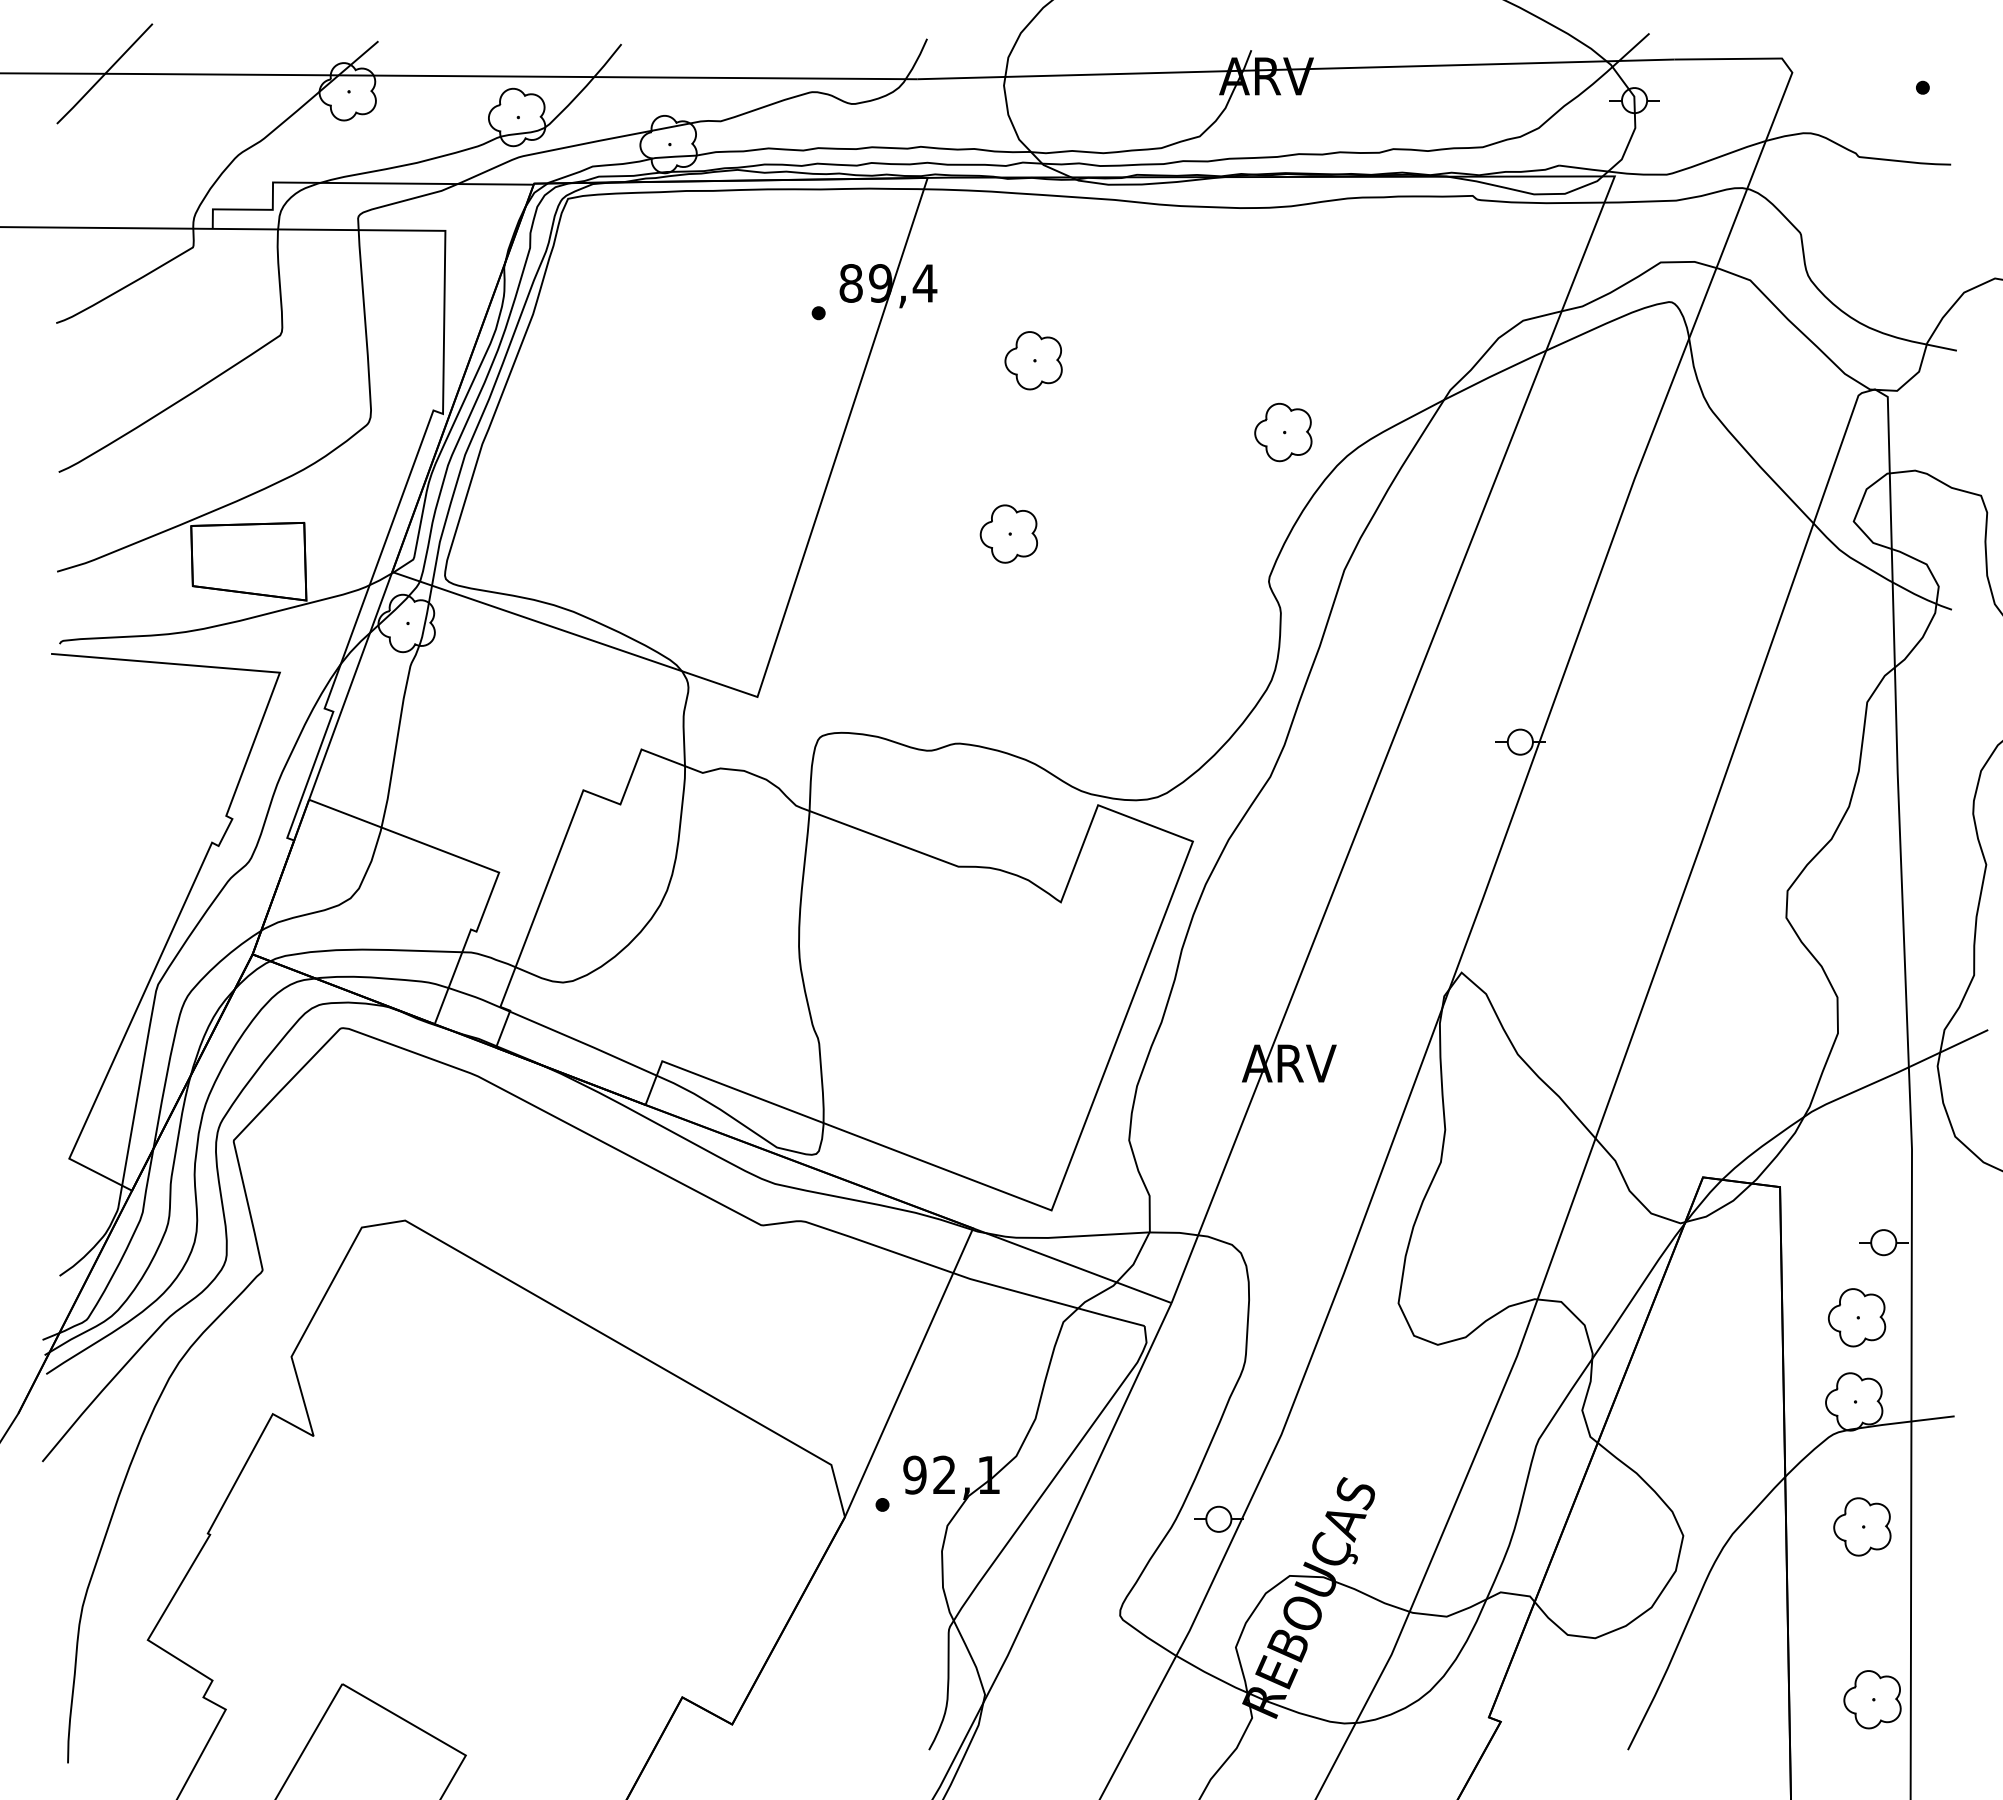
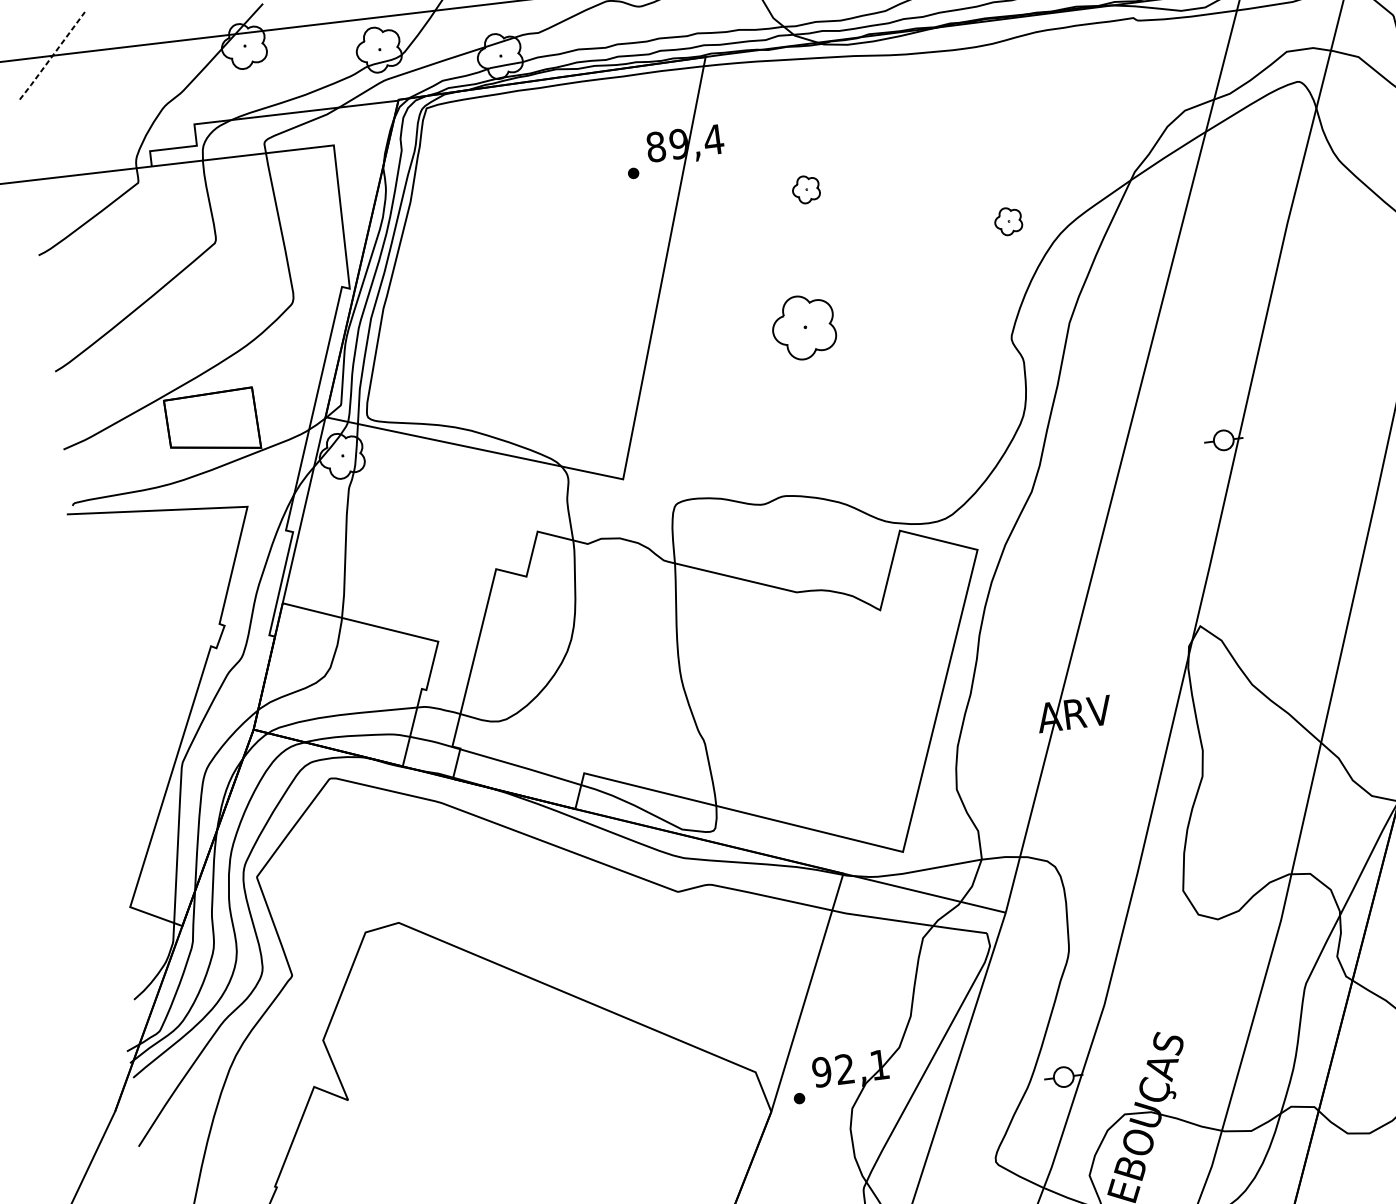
line: (104, 74) -> (52, 56), solid -> dashed
part: (1033, 360) -> (806, 189), size x0.6
part: (1283, 432) -> (1008, 221), size x0.6
part: (1008, 533) -> (803, 327), size x1.4

